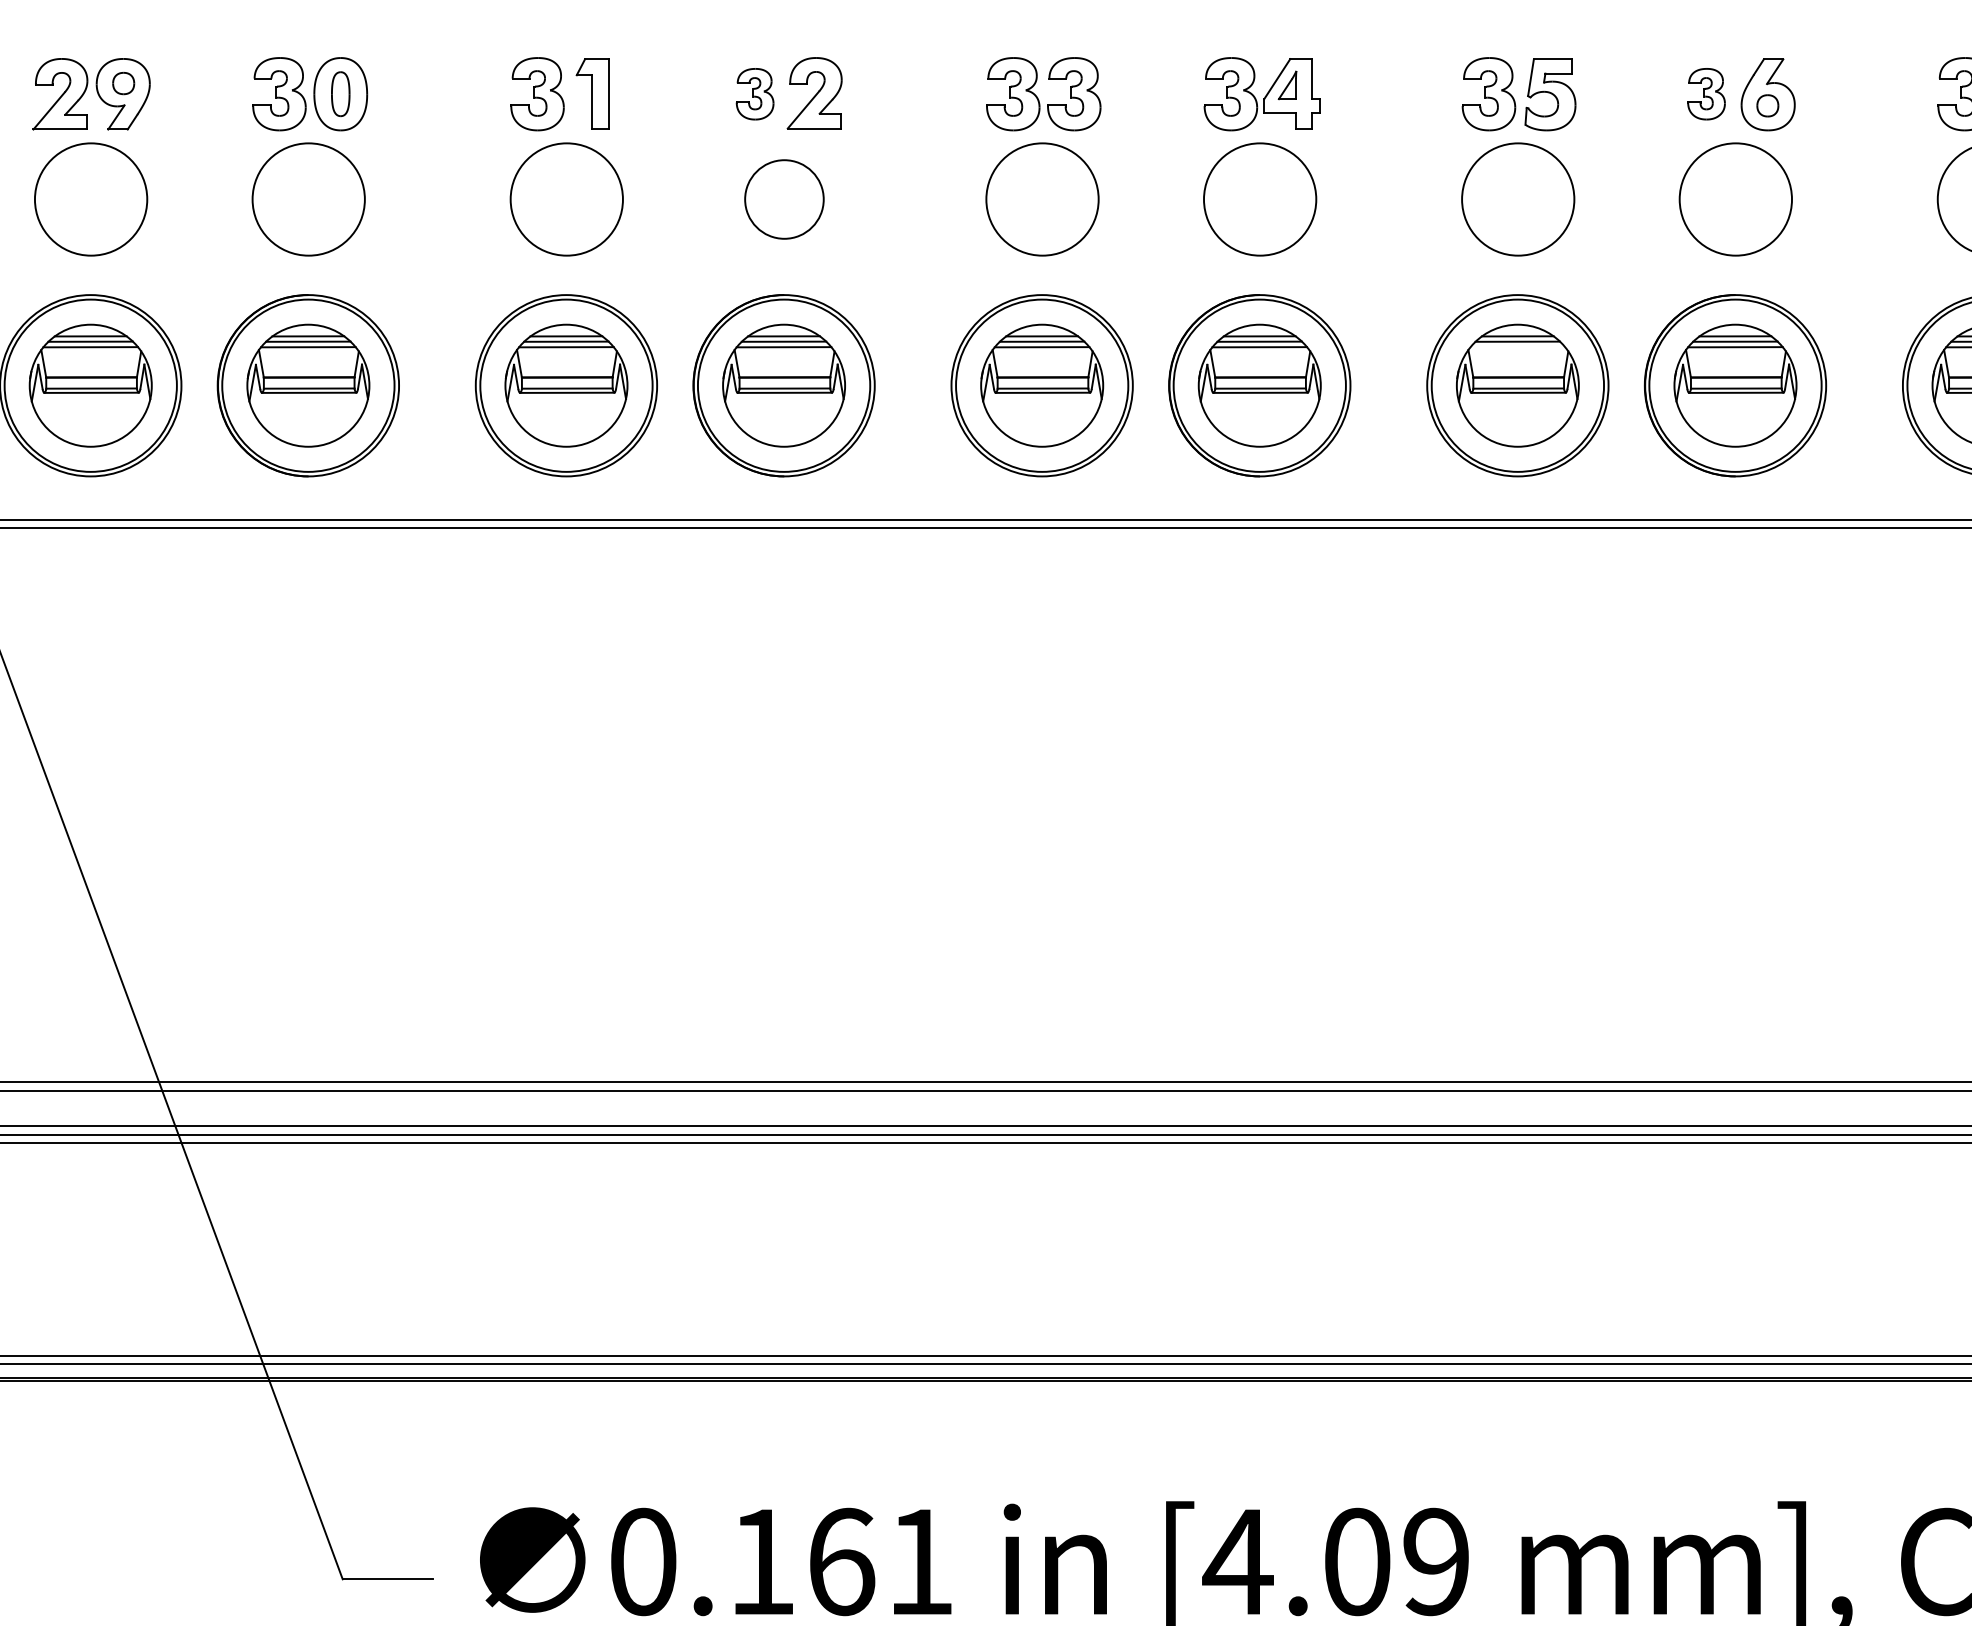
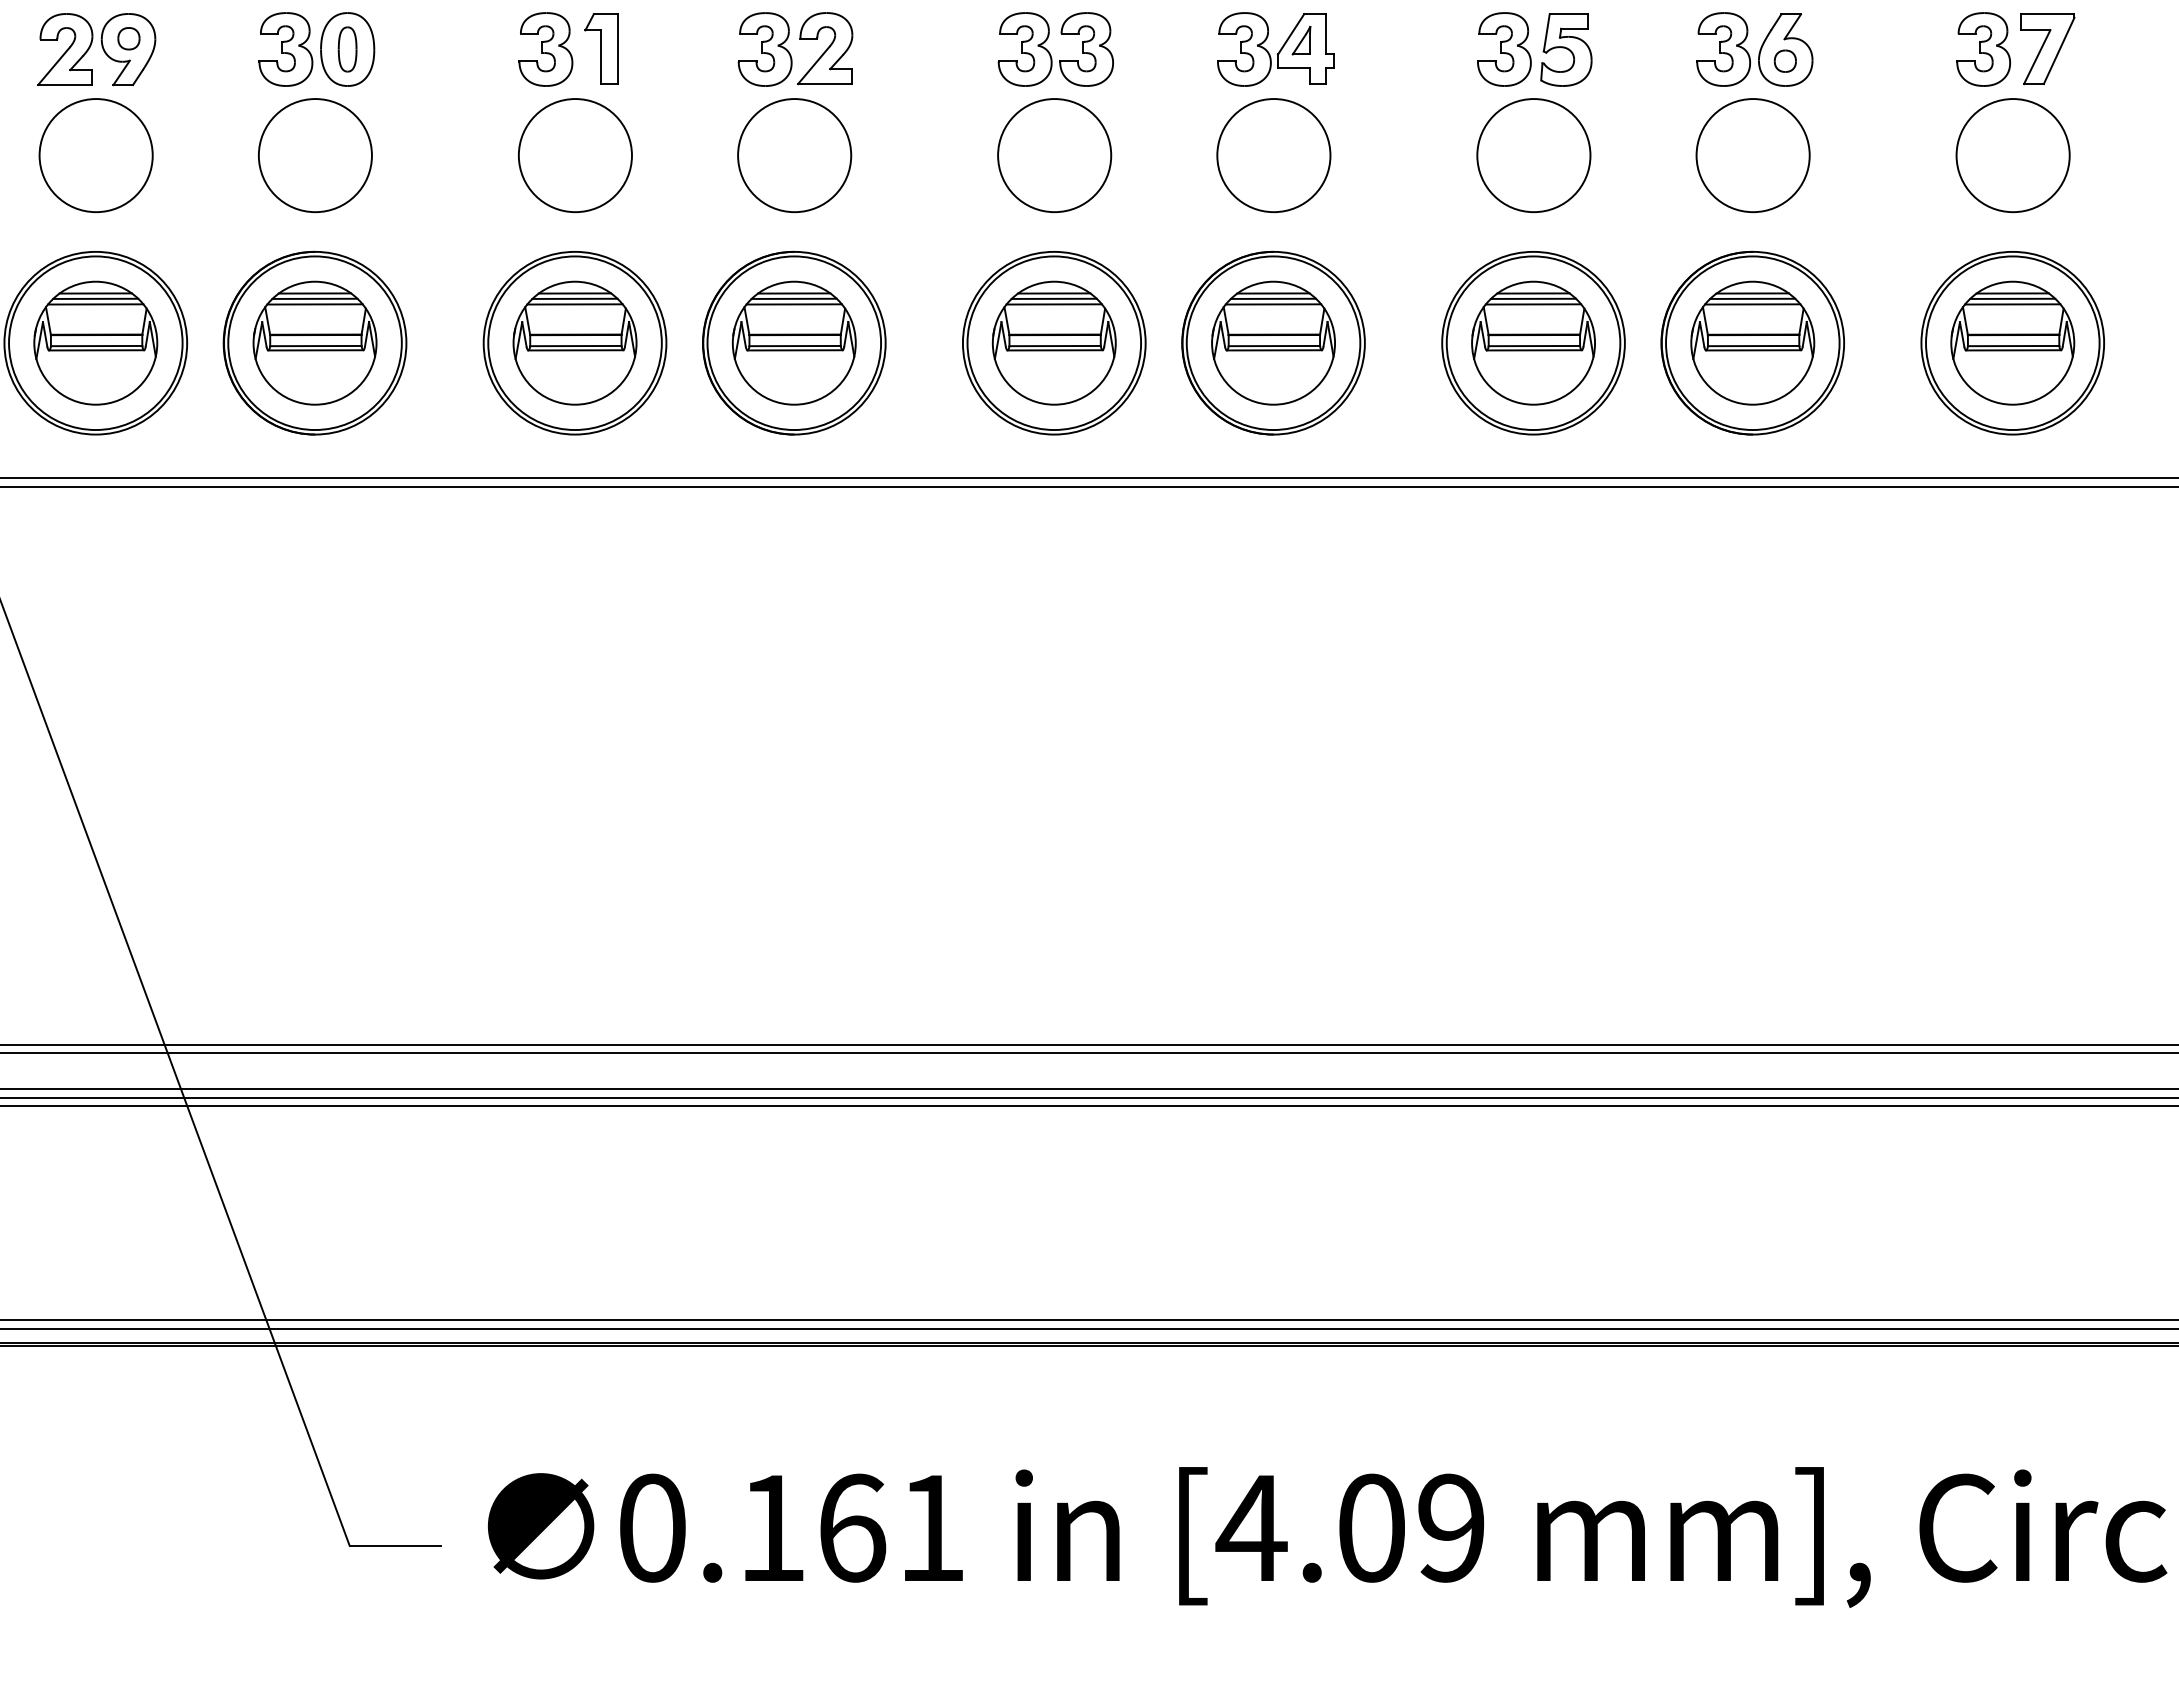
part: (754, 94) -> (764, 49), size x1.43
part: (1706, 94) -> (1723, 49), size x1.43
circle: (784, 199) -> (794, 155), size x1.43
line: (1517, 347) -> (1533, 304), added

